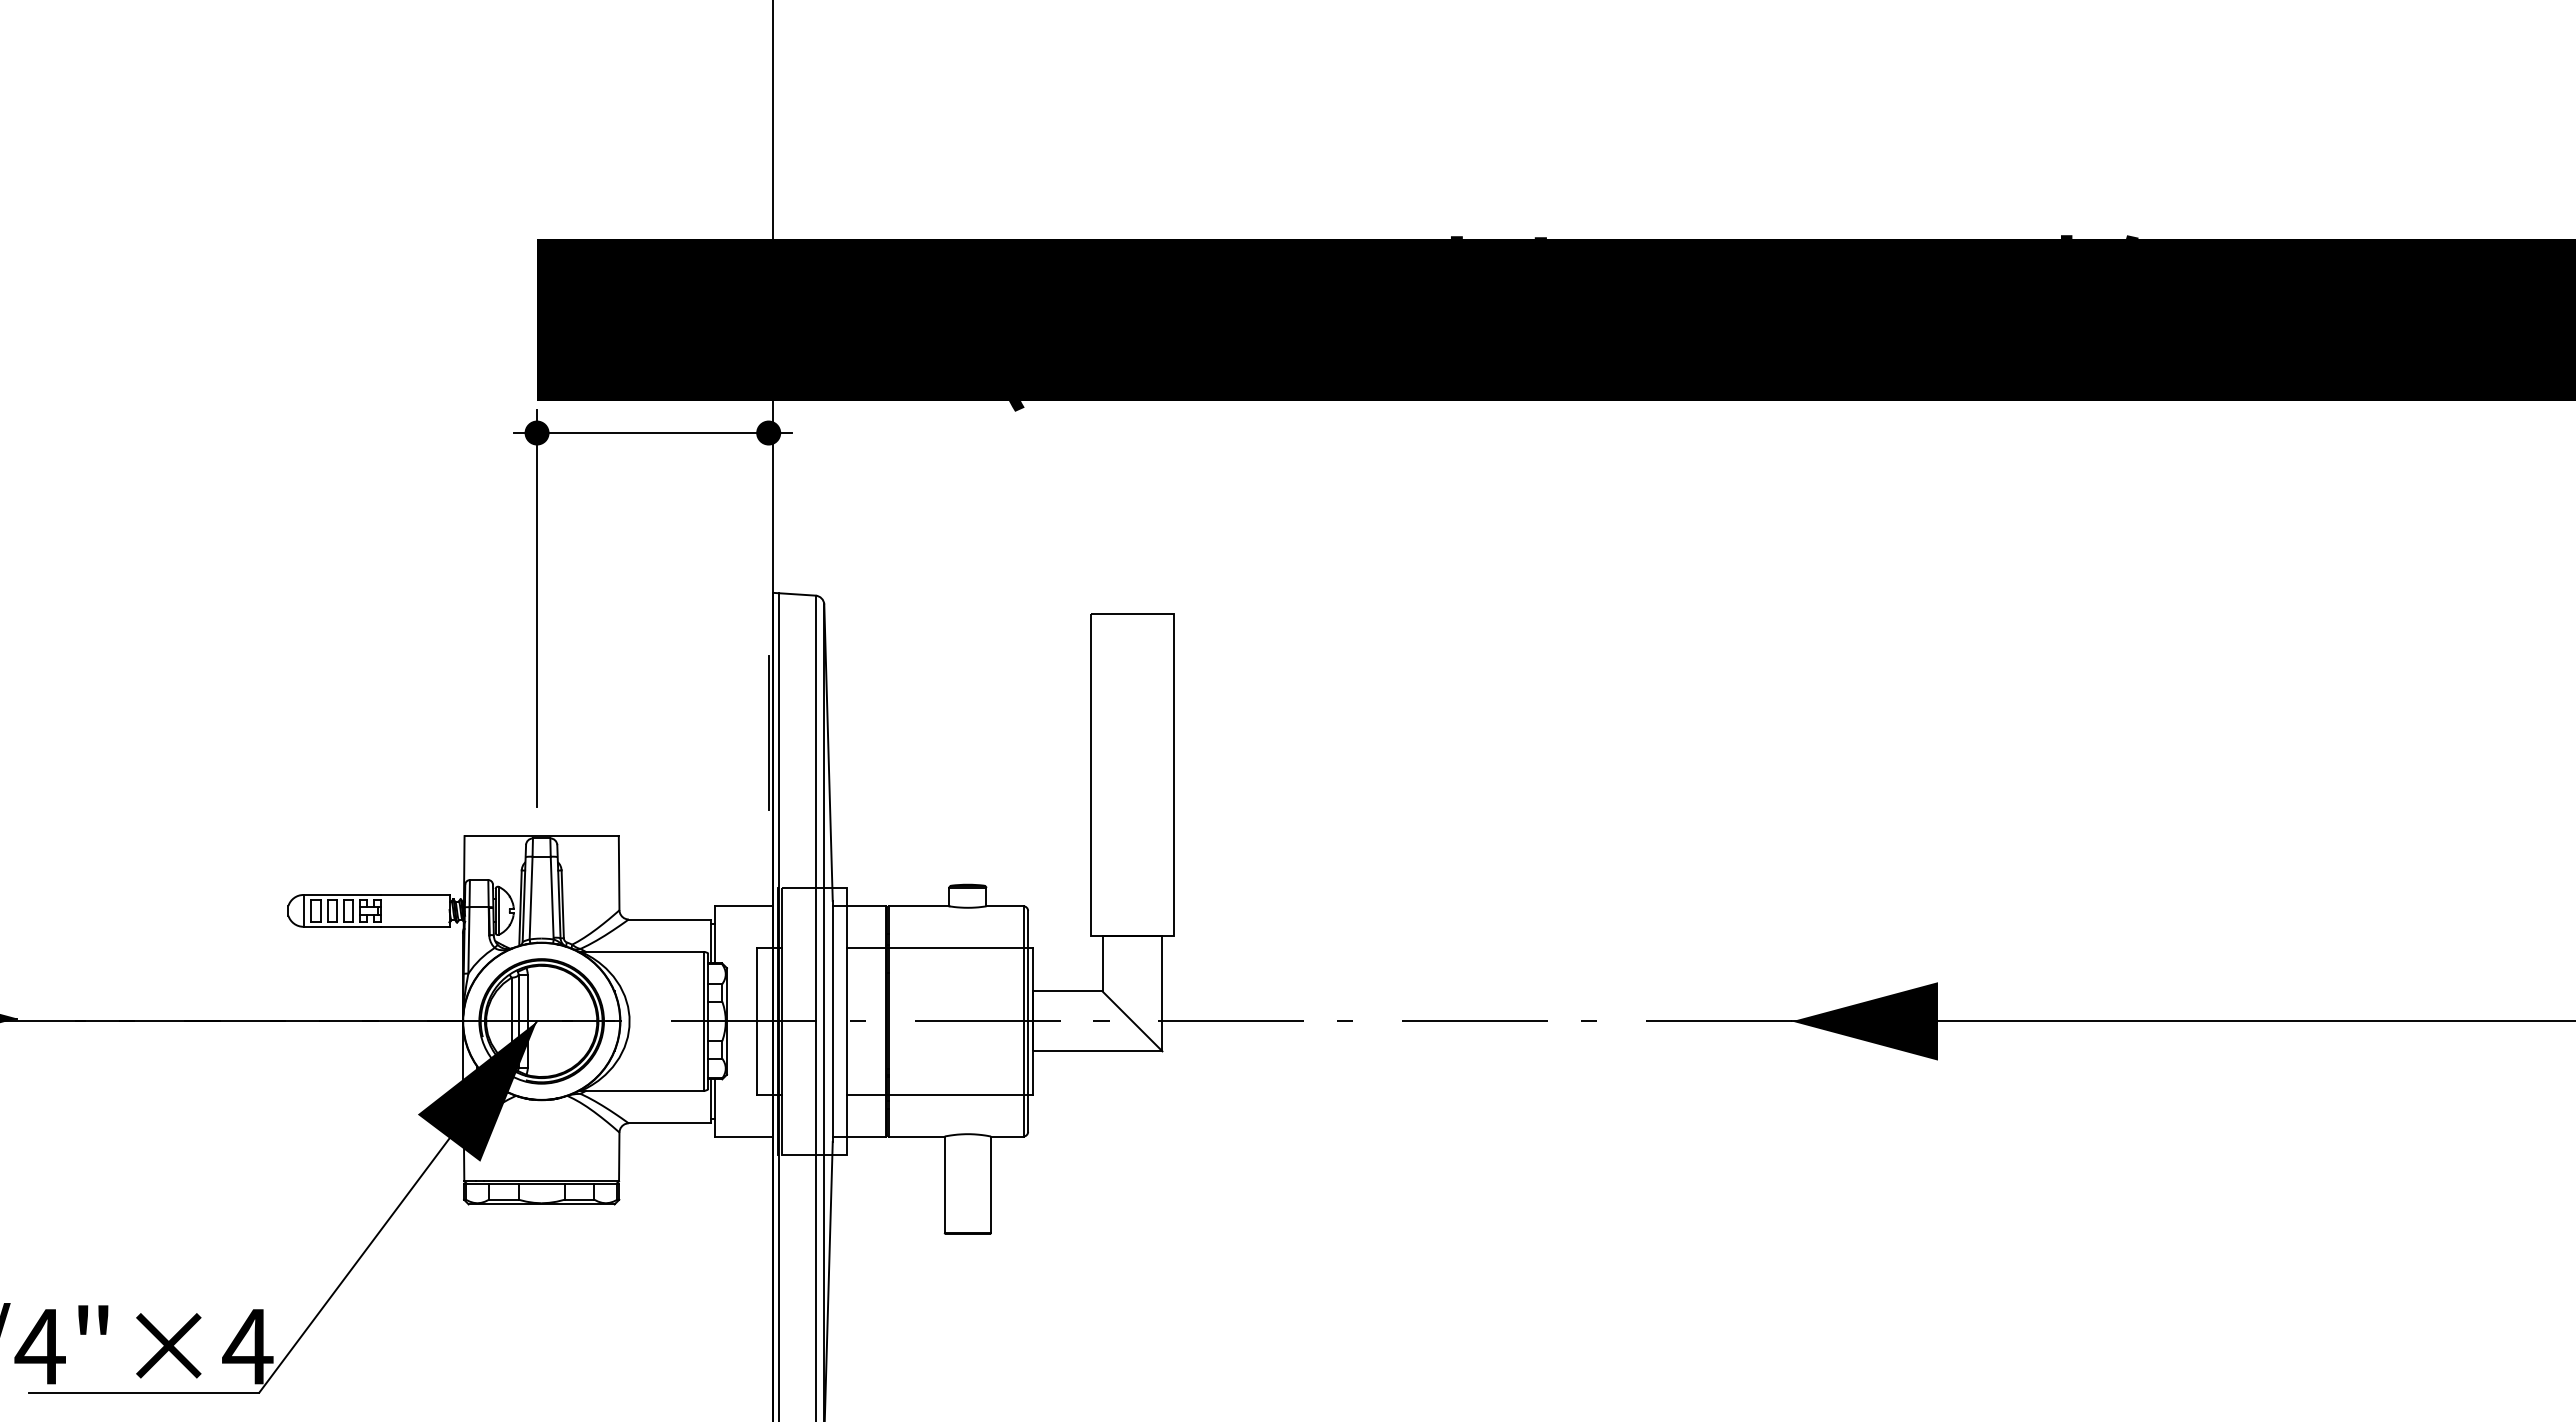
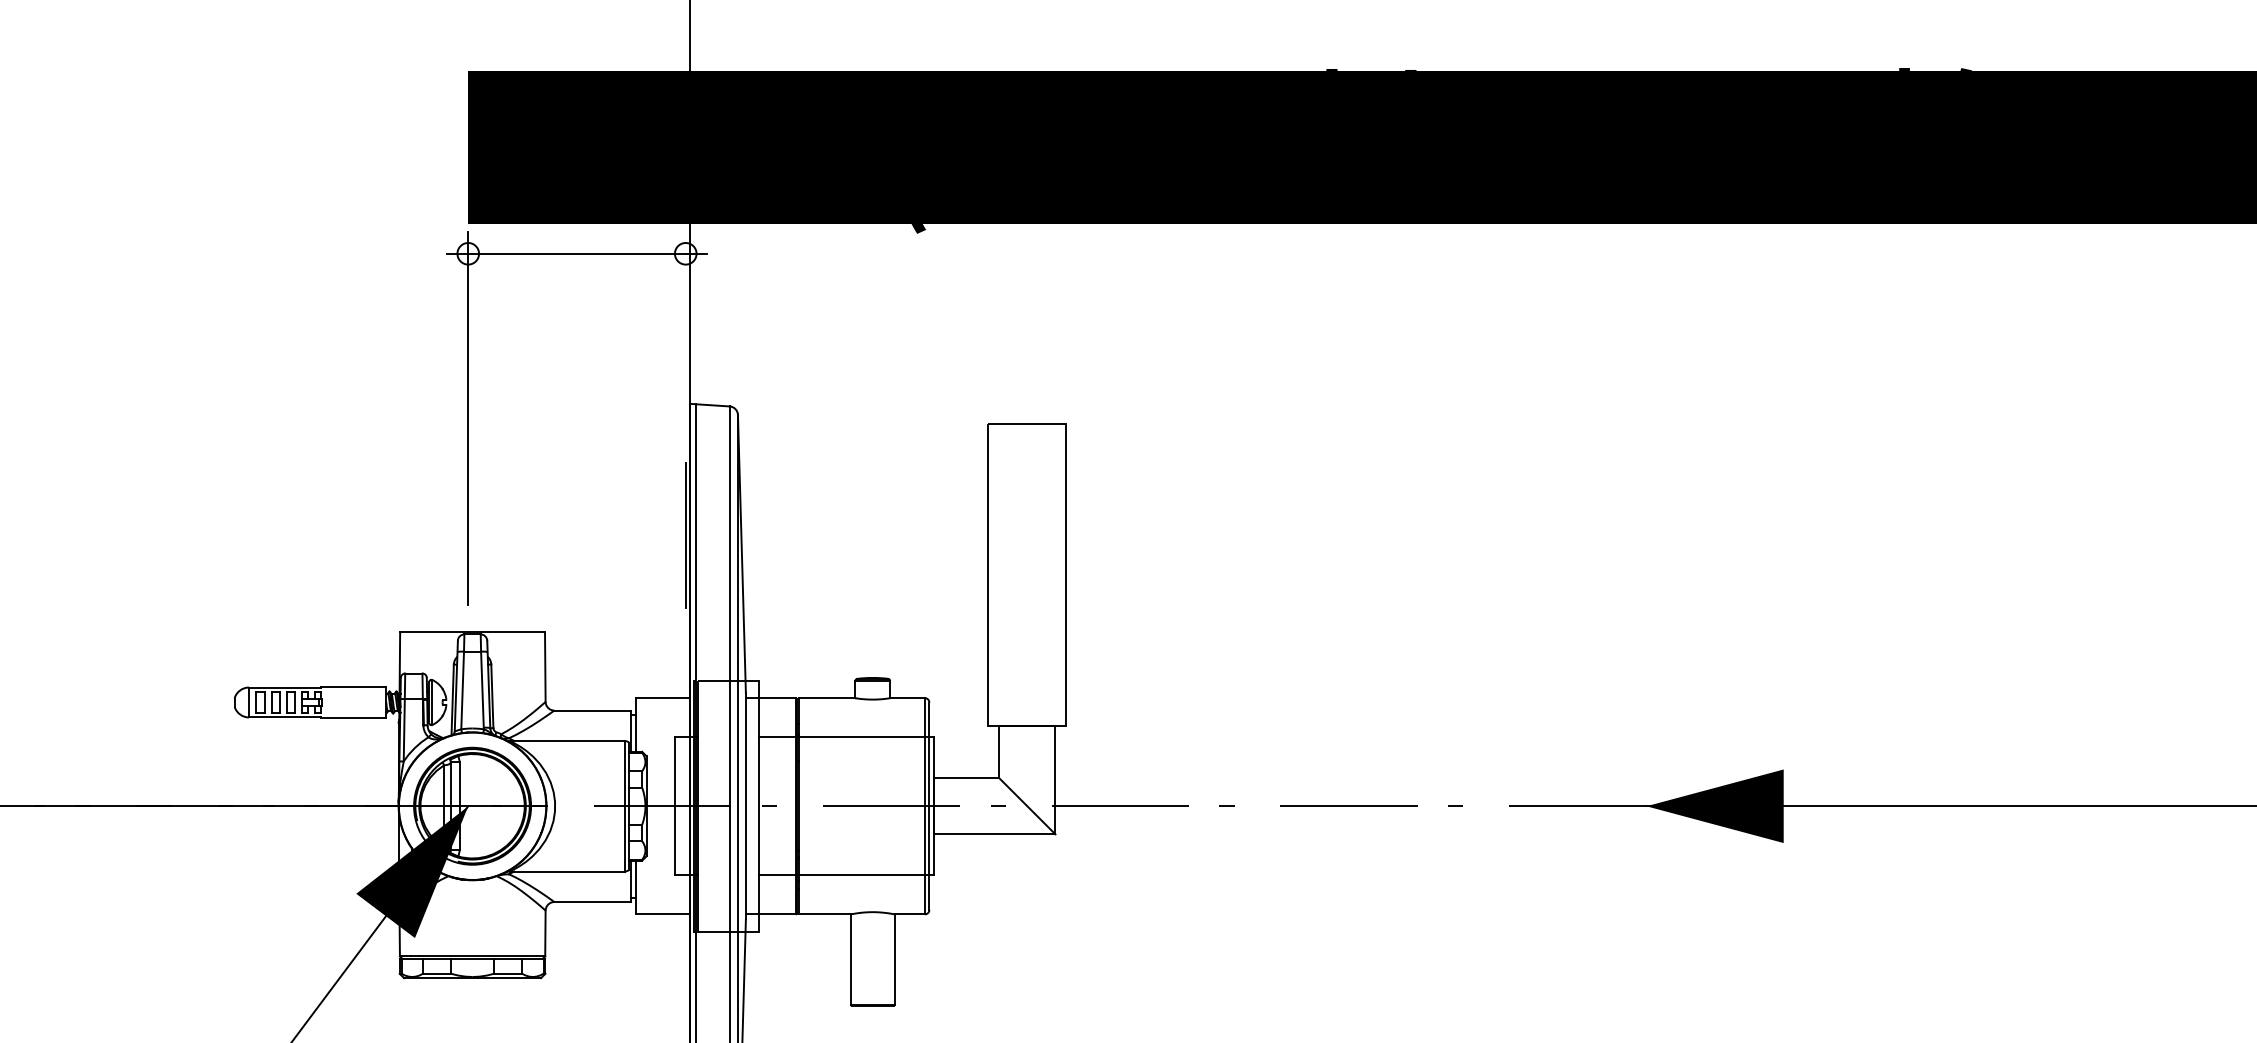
fill: (536, 432) -> (467, 253), removed
fill: (768, 432) -> (685, 253), removed

